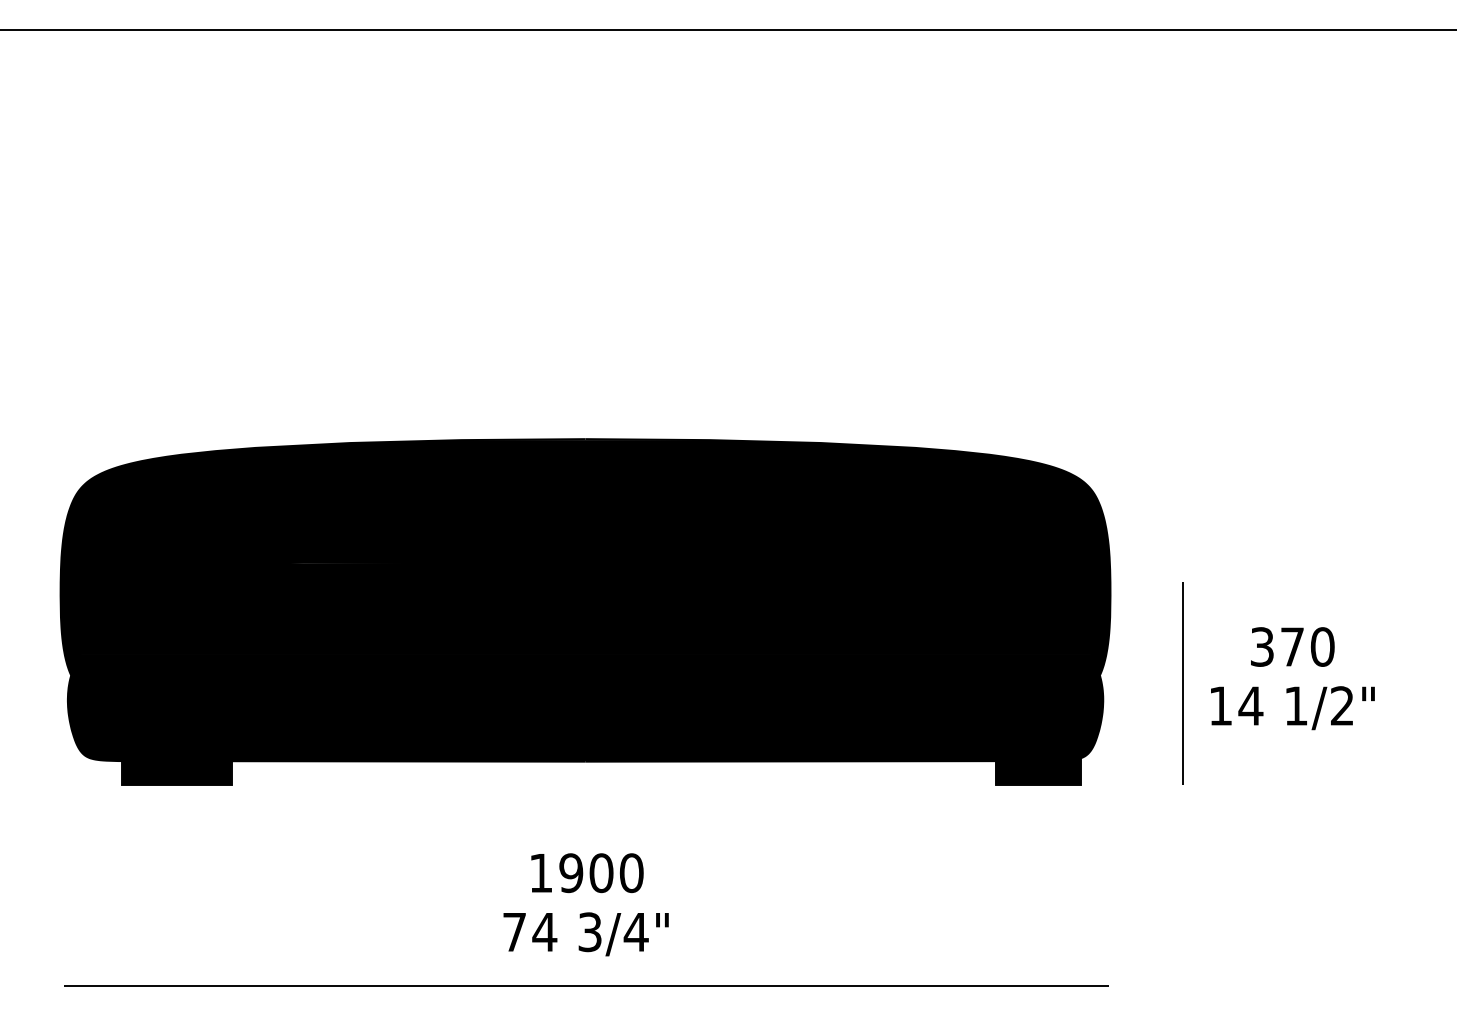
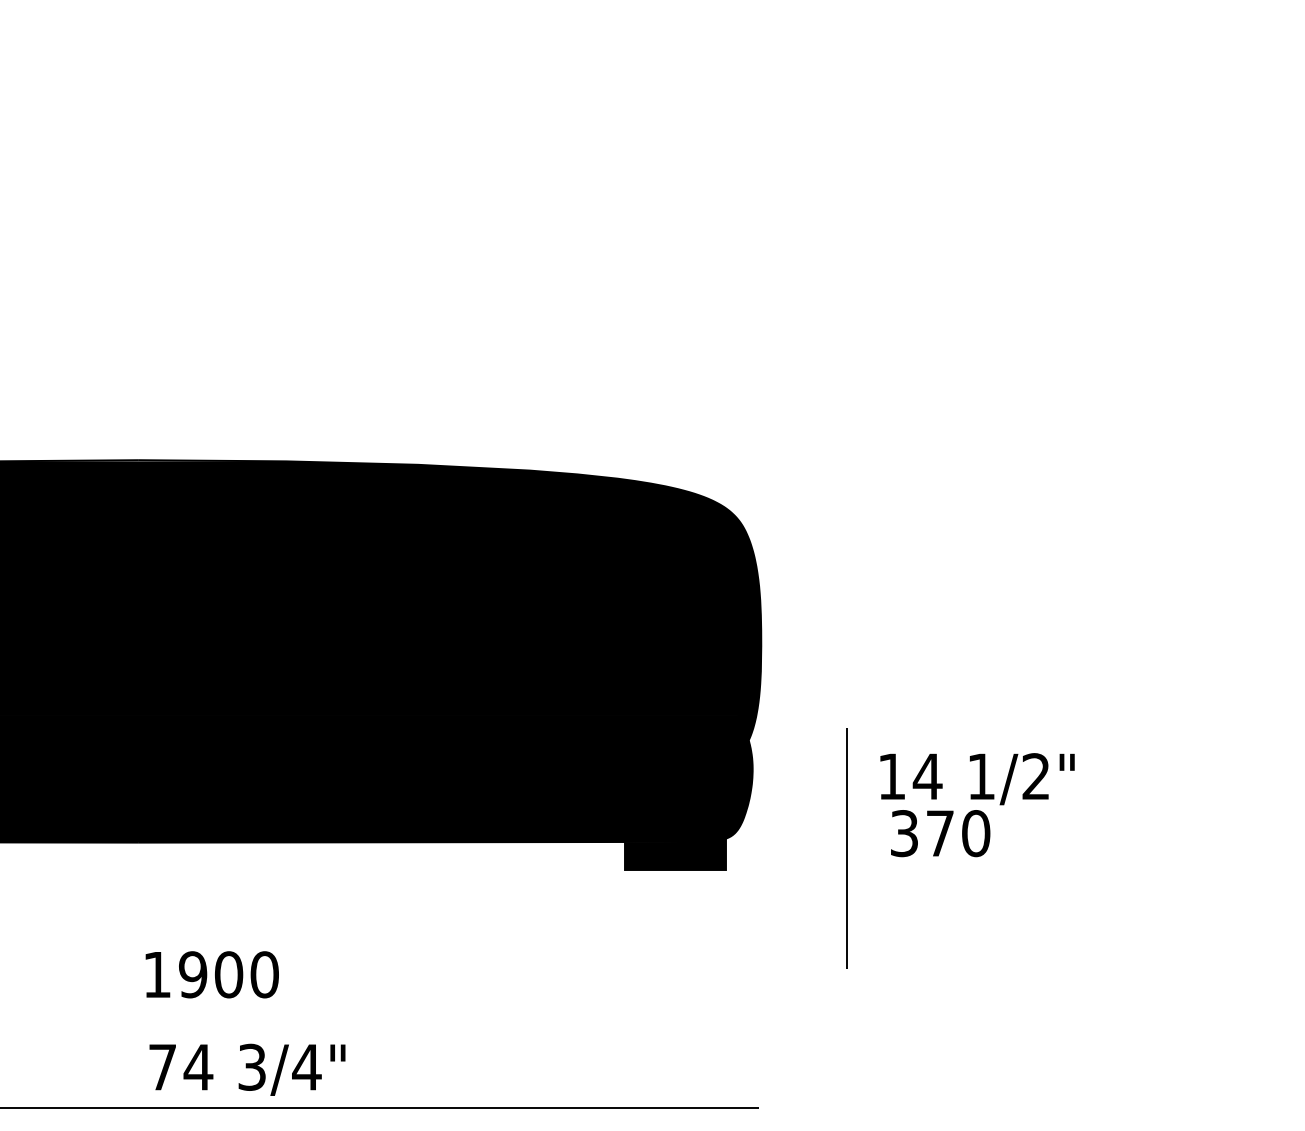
text: (1292, 646) -> (940, 832), moved
line: (1182, 683) -> (846, 848), moved
text: (587, 873) -> (212, 975), moved
text: (585, 934) -> (246, 1070), moved

